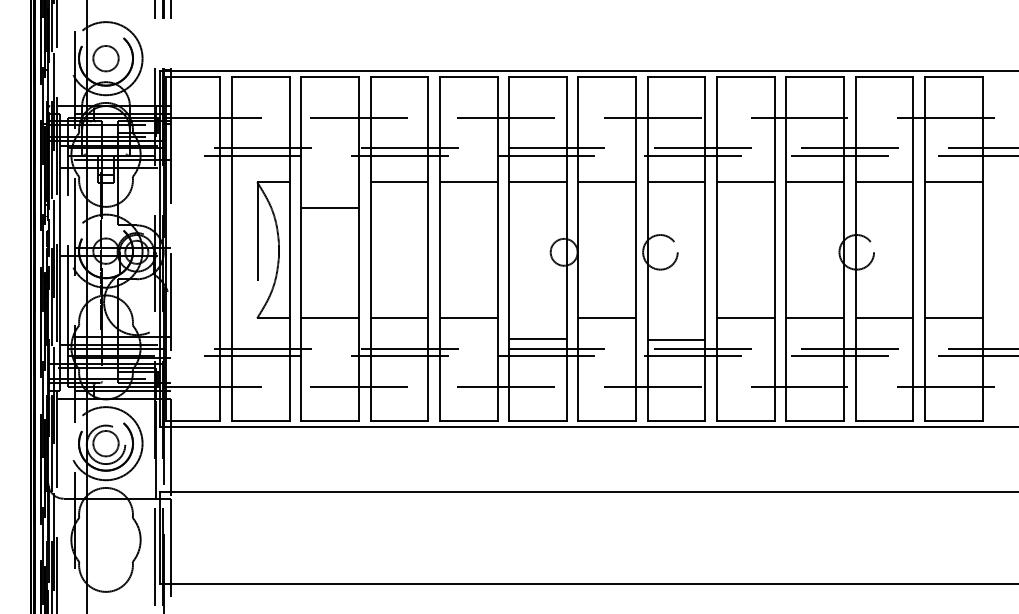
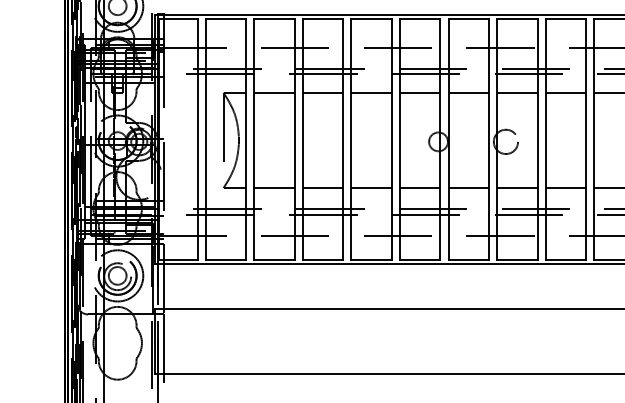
line: (329, 208) -> (274, 92), moved
line: (537, 339) -> (419, 188), moved
line: (676, 340) -> (517, 188), moved

